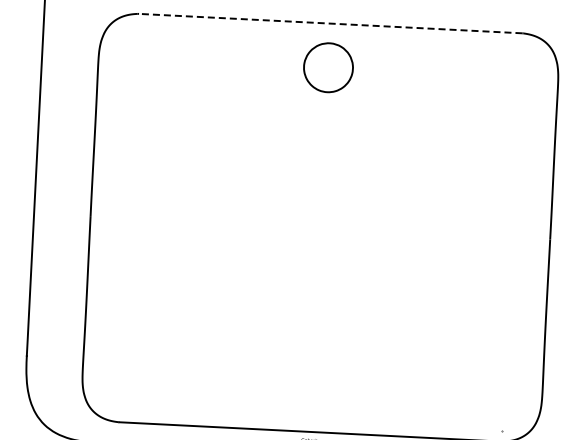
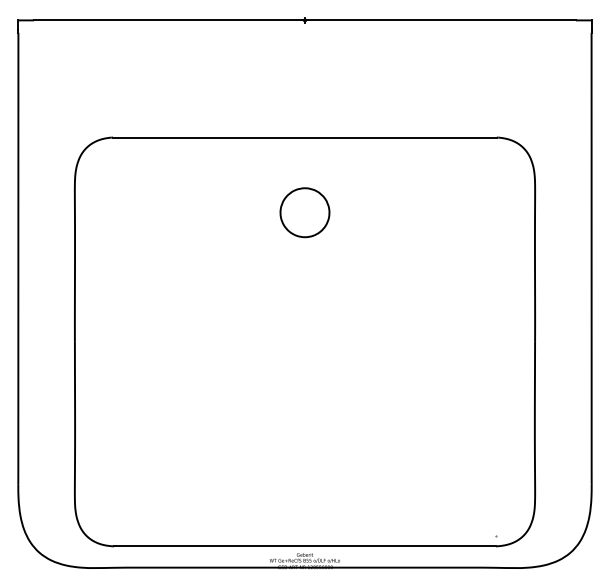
line: (330, 23) -> (304, 137), dashed -> solid
part: (328, 67) -> (304, 212), moved

